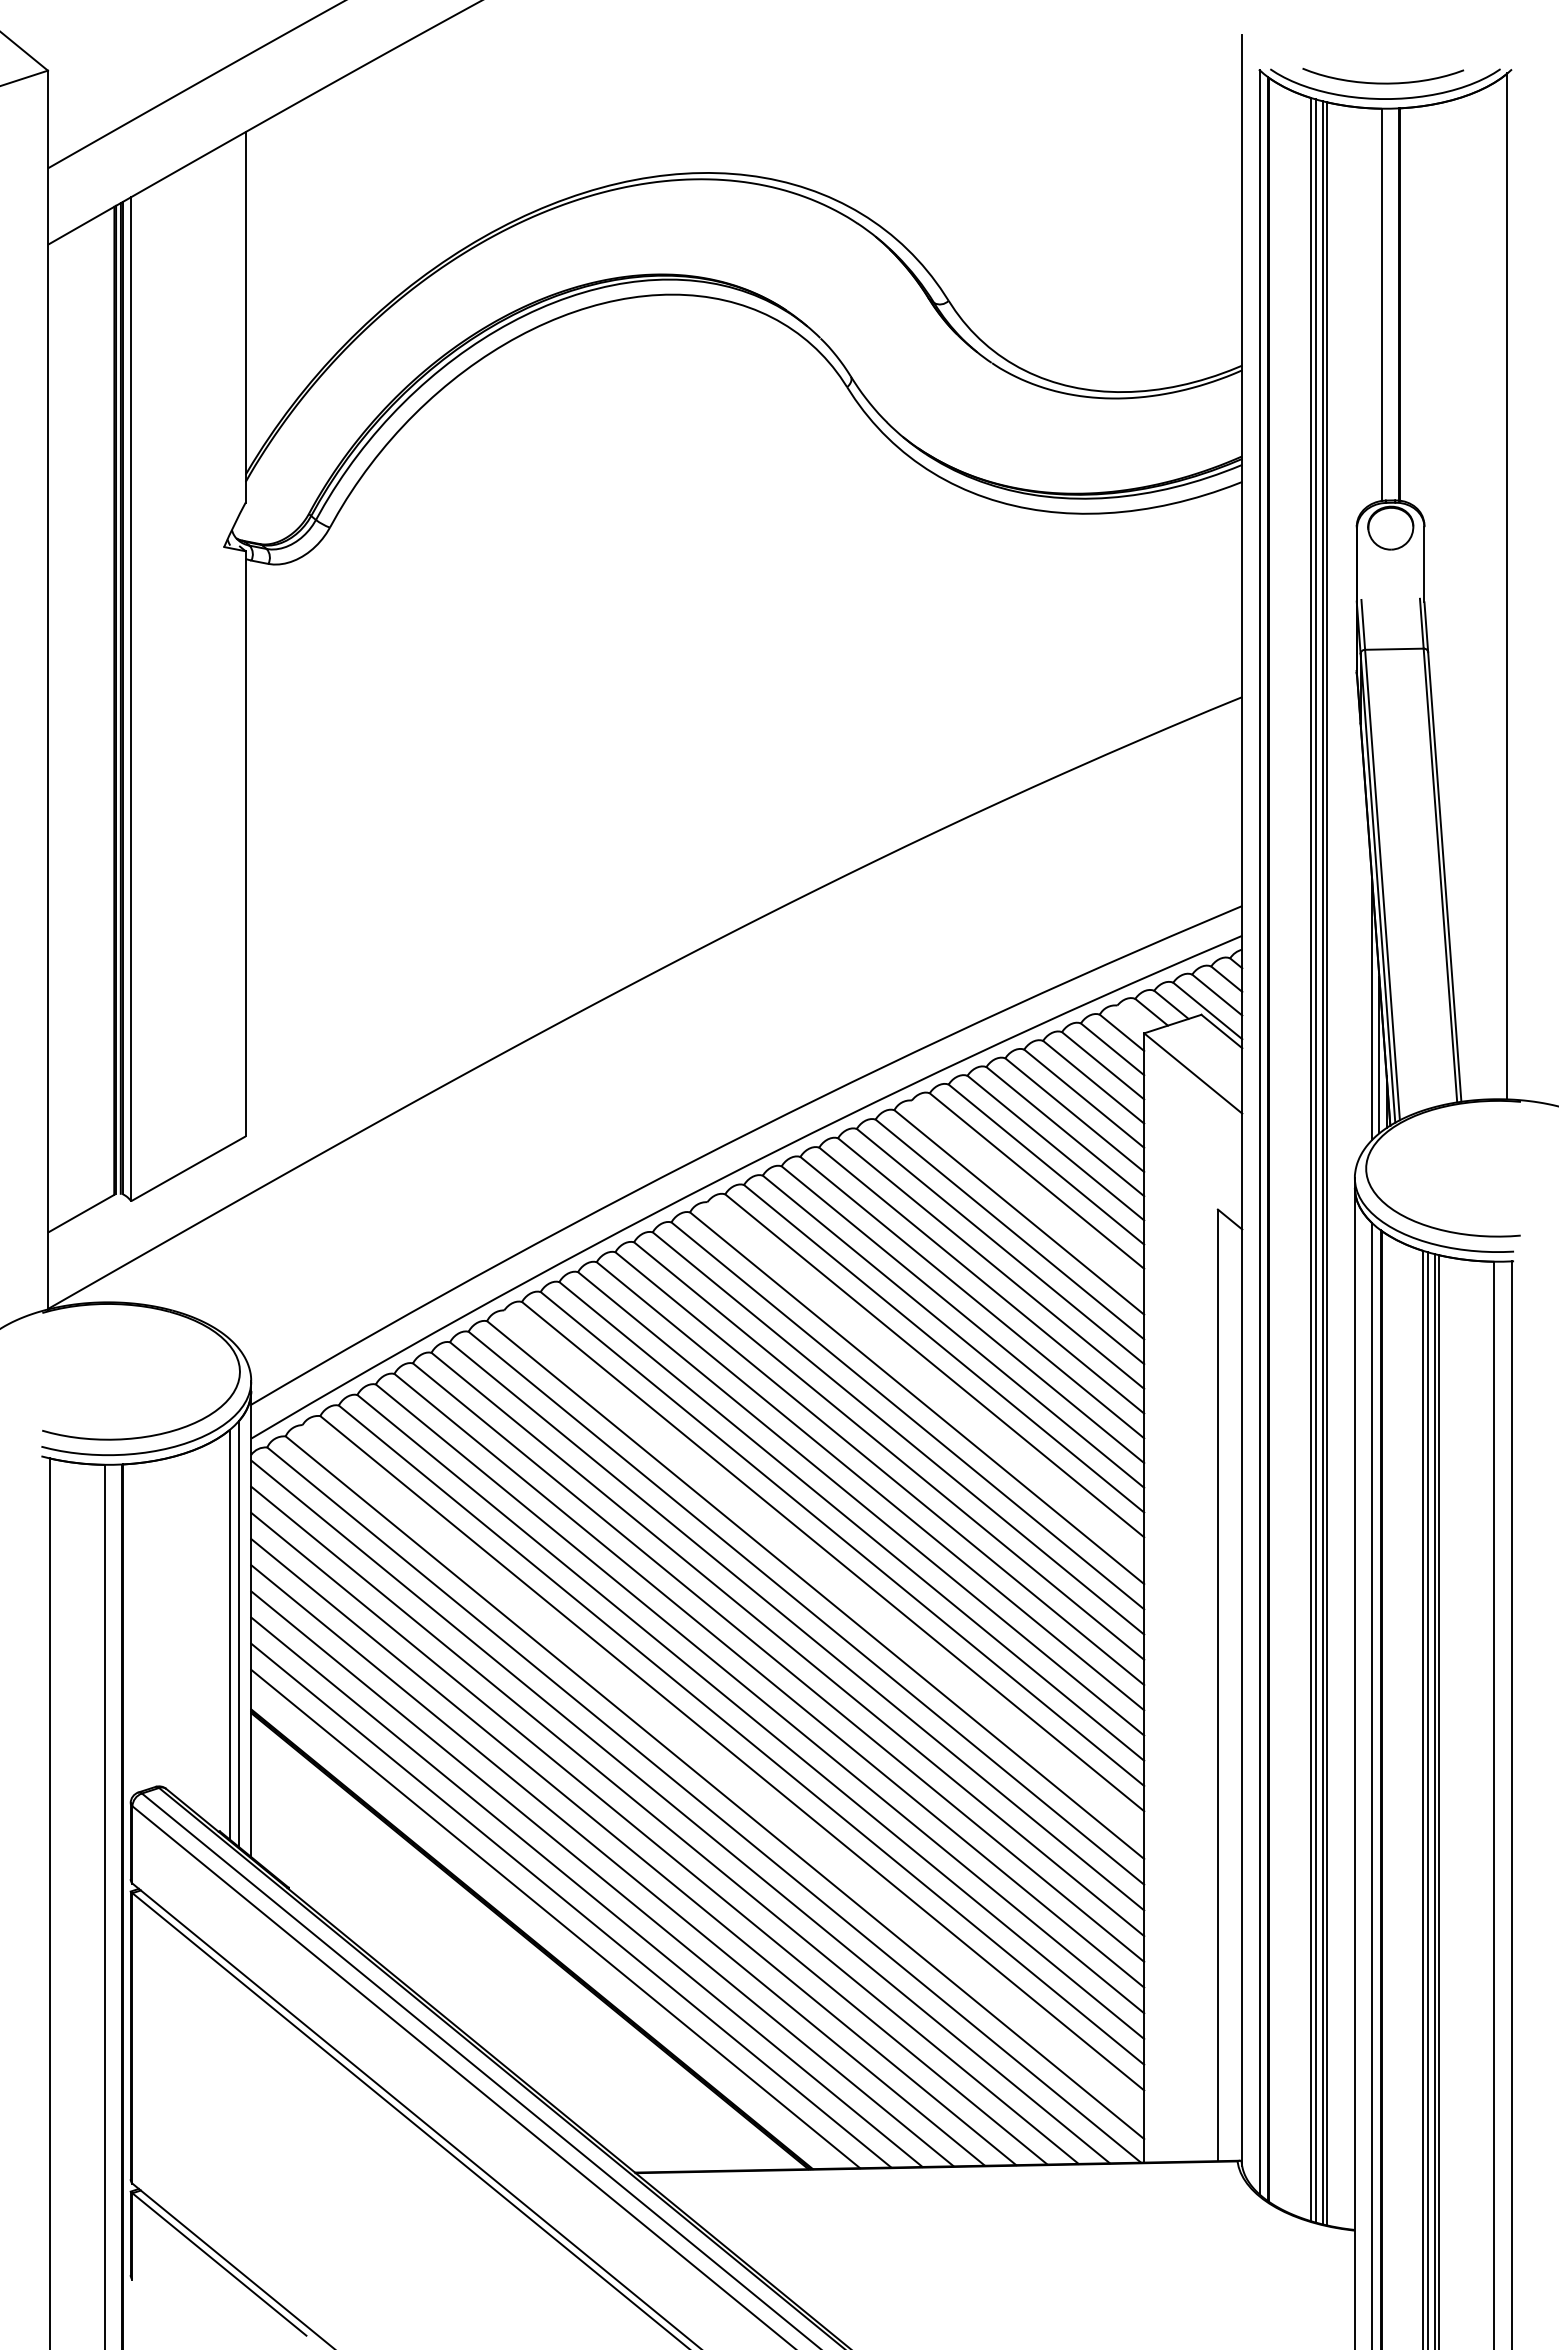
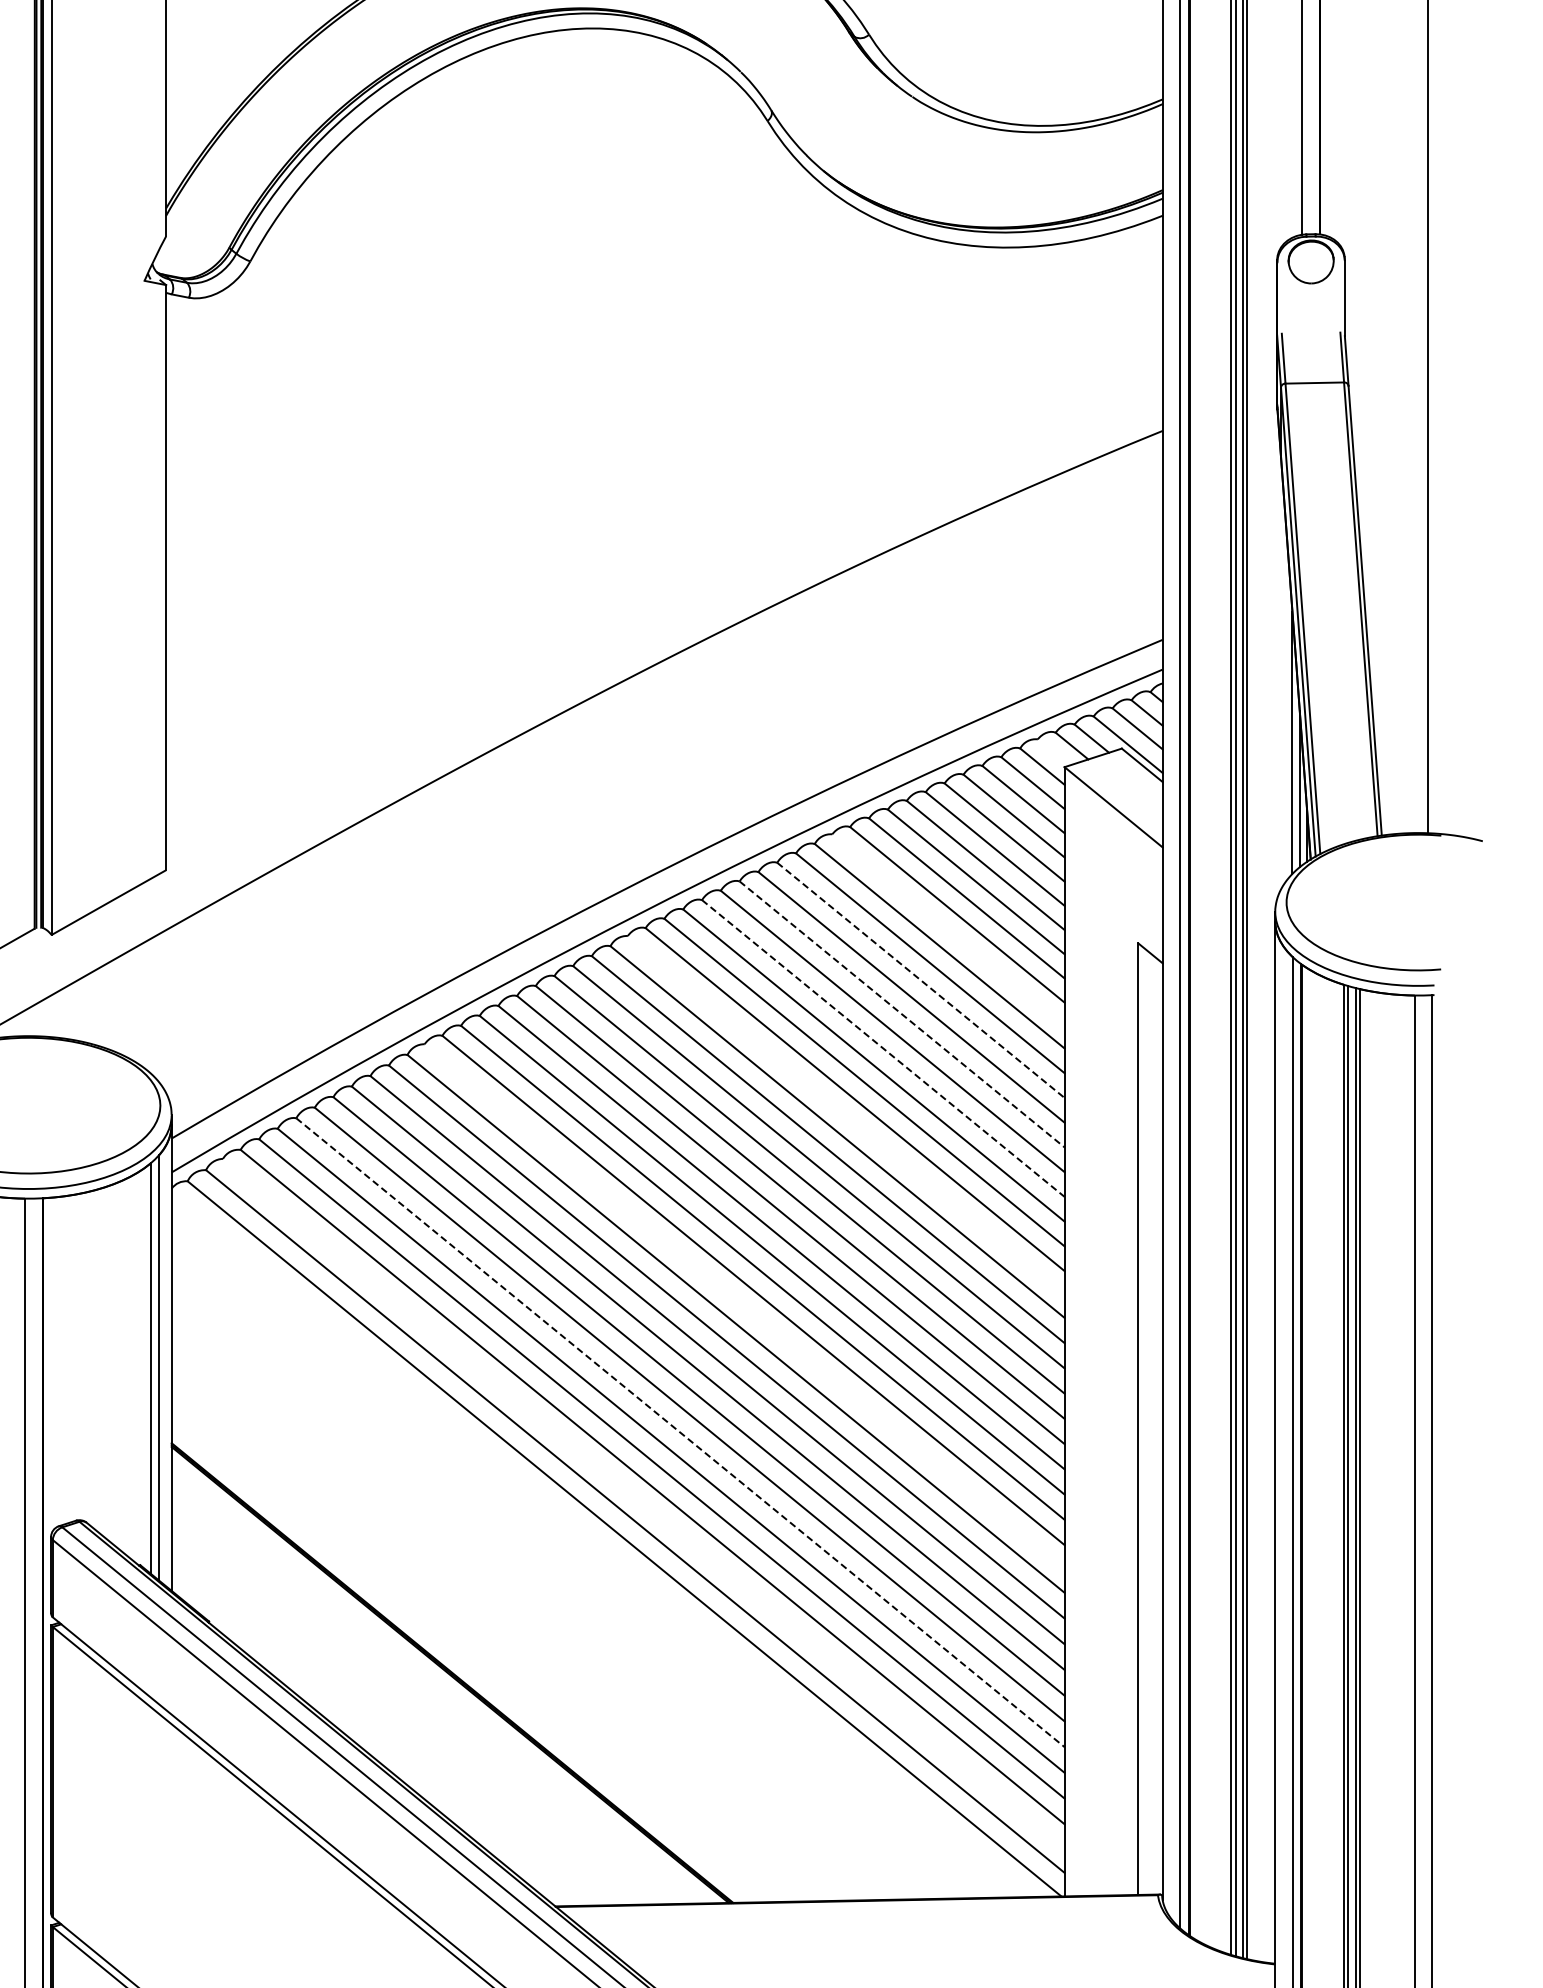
line: (1000, 1246) -> (920, 980), solid -> dashed
line: (981, 1280) -> (901, 1014), solid -> dashed
line: (963, 1315) -> (883, 1049), solid -> dashed
line: (760, 1699) -> (680, 1433), solid -> dashed
line: (680, 1811) -> (600, 1545), removed
line: (664, 1824) -> (584, 1558), removed
line: (649, 1838) -> (569, 1572), removed
line: (633, 1852) -> (553, 1586), removed
line: (617, 1865) -> (537, 1599), removed
line: (602, 1878) -> (522, 1612), removed
line: (586, 1891) -> (506, 1625), removed
line: (571, 1905) -> (491, 1639), removed
line: (555, 1918) -> (475, 1652), removed

